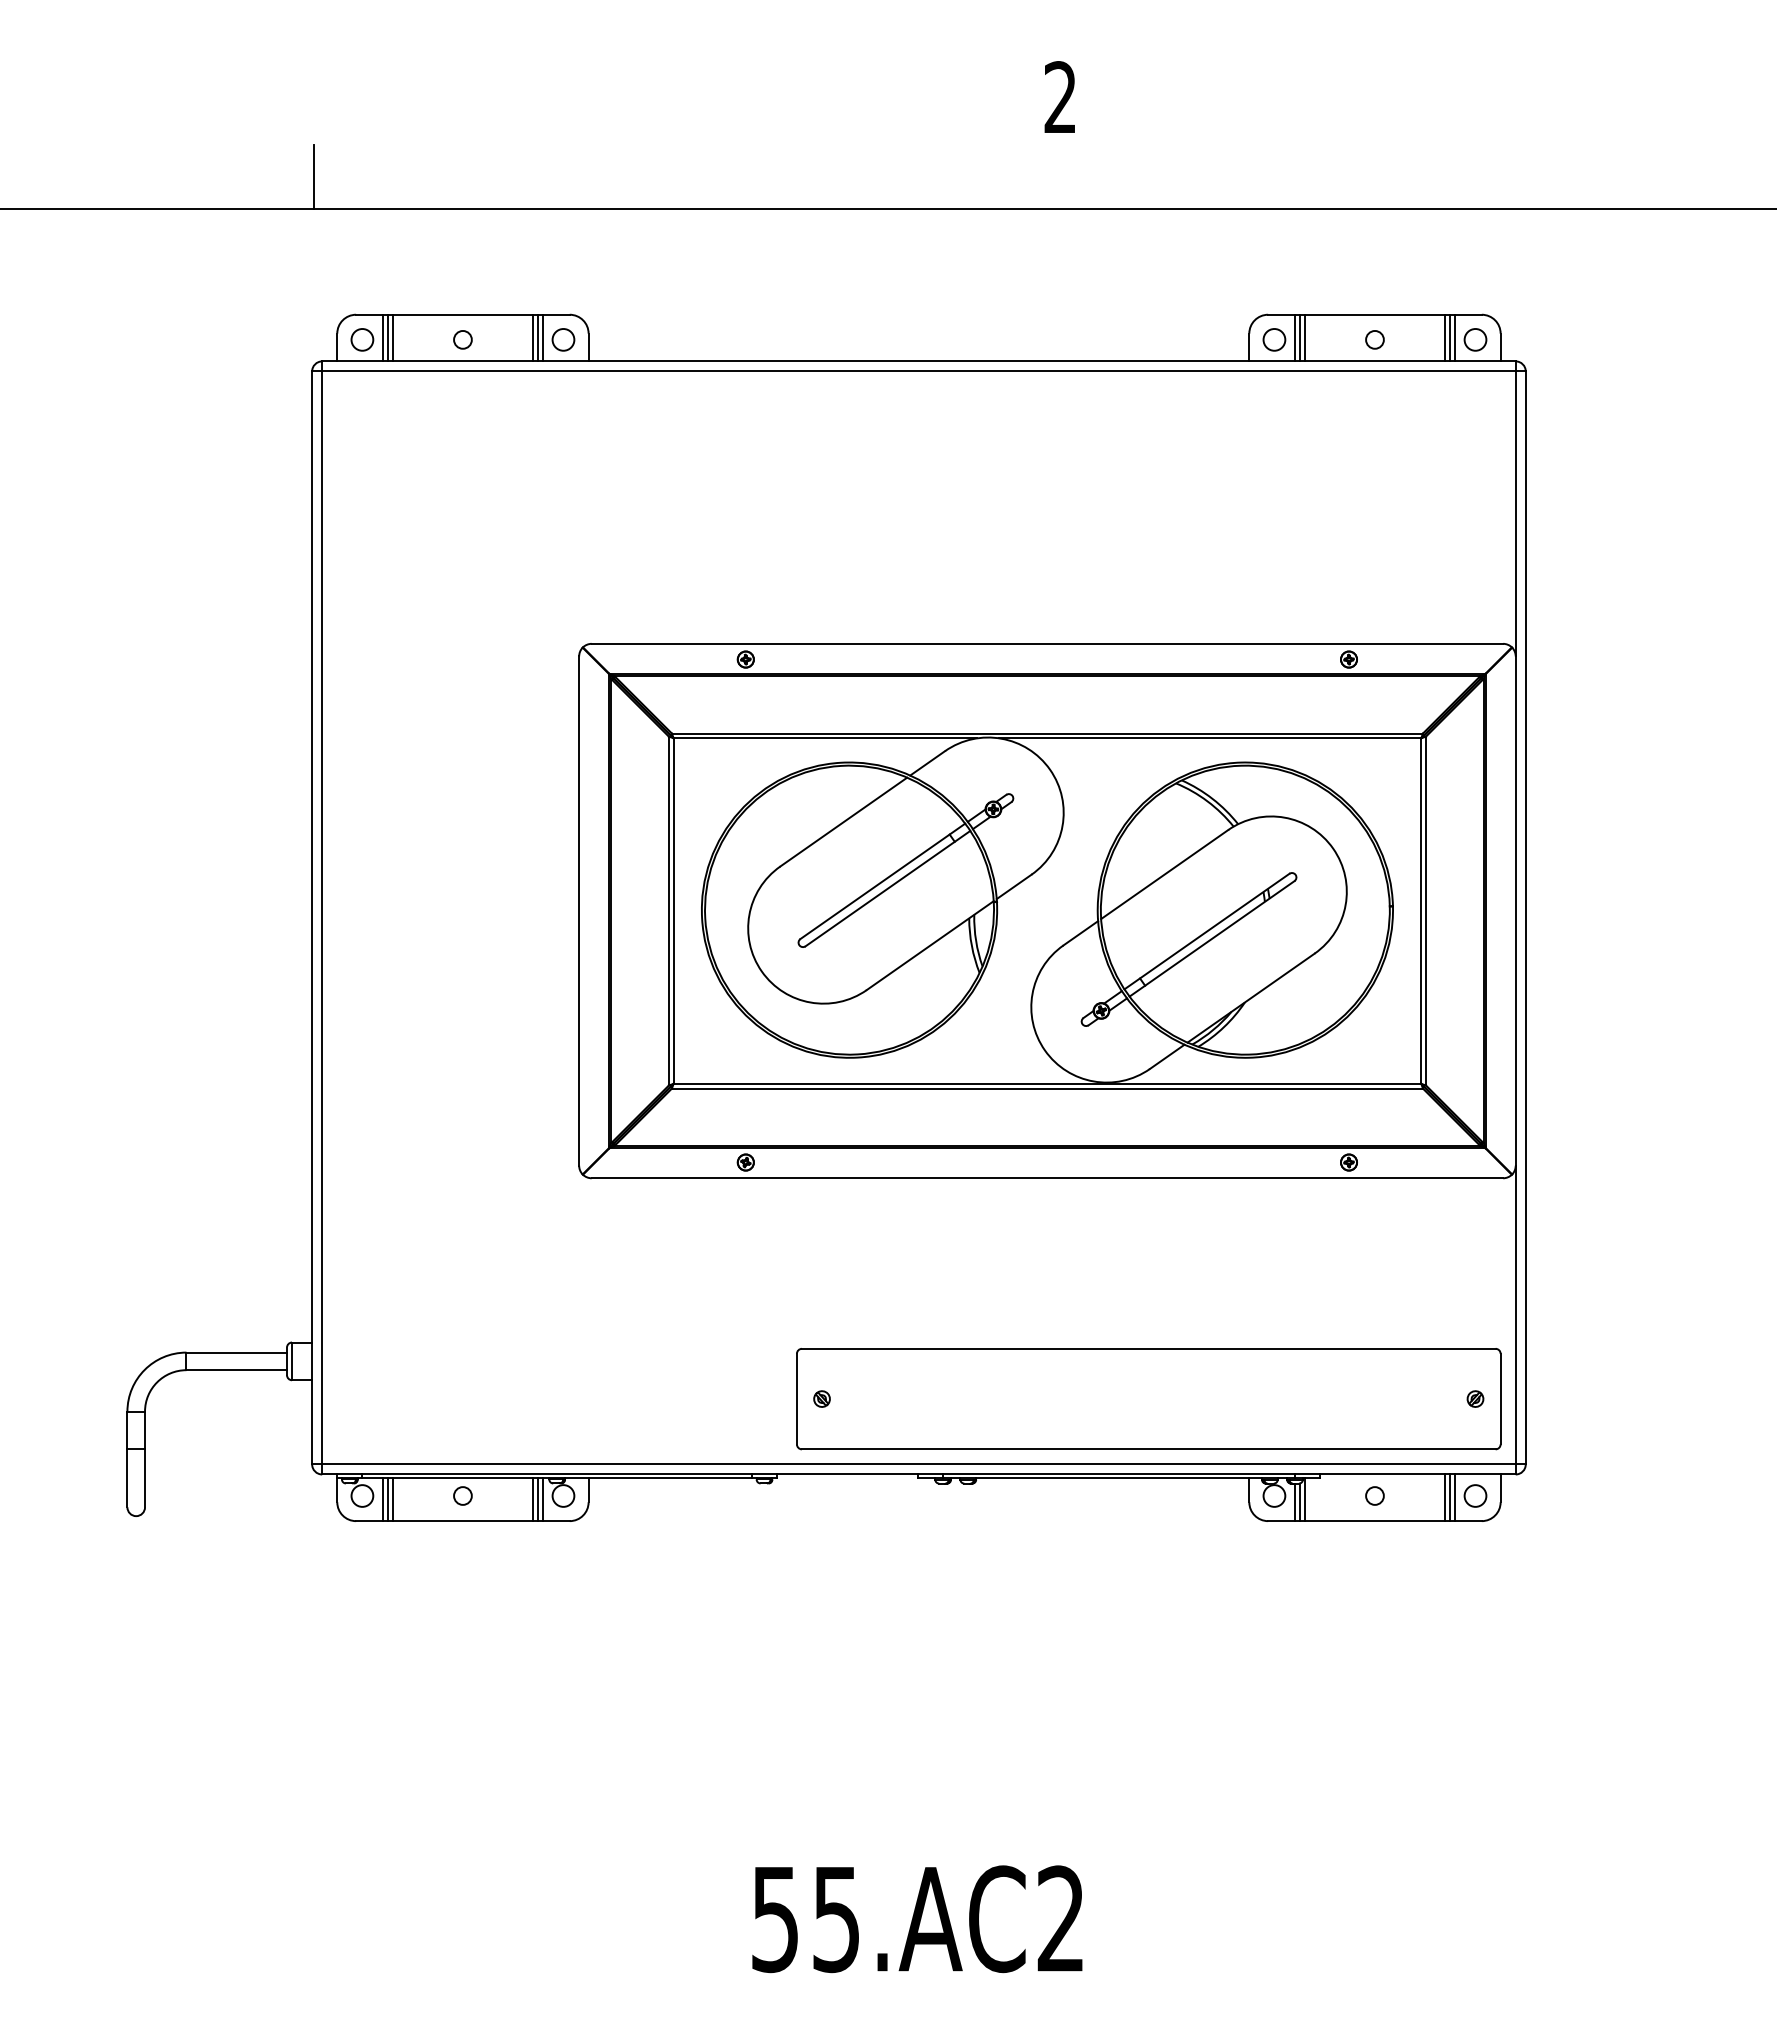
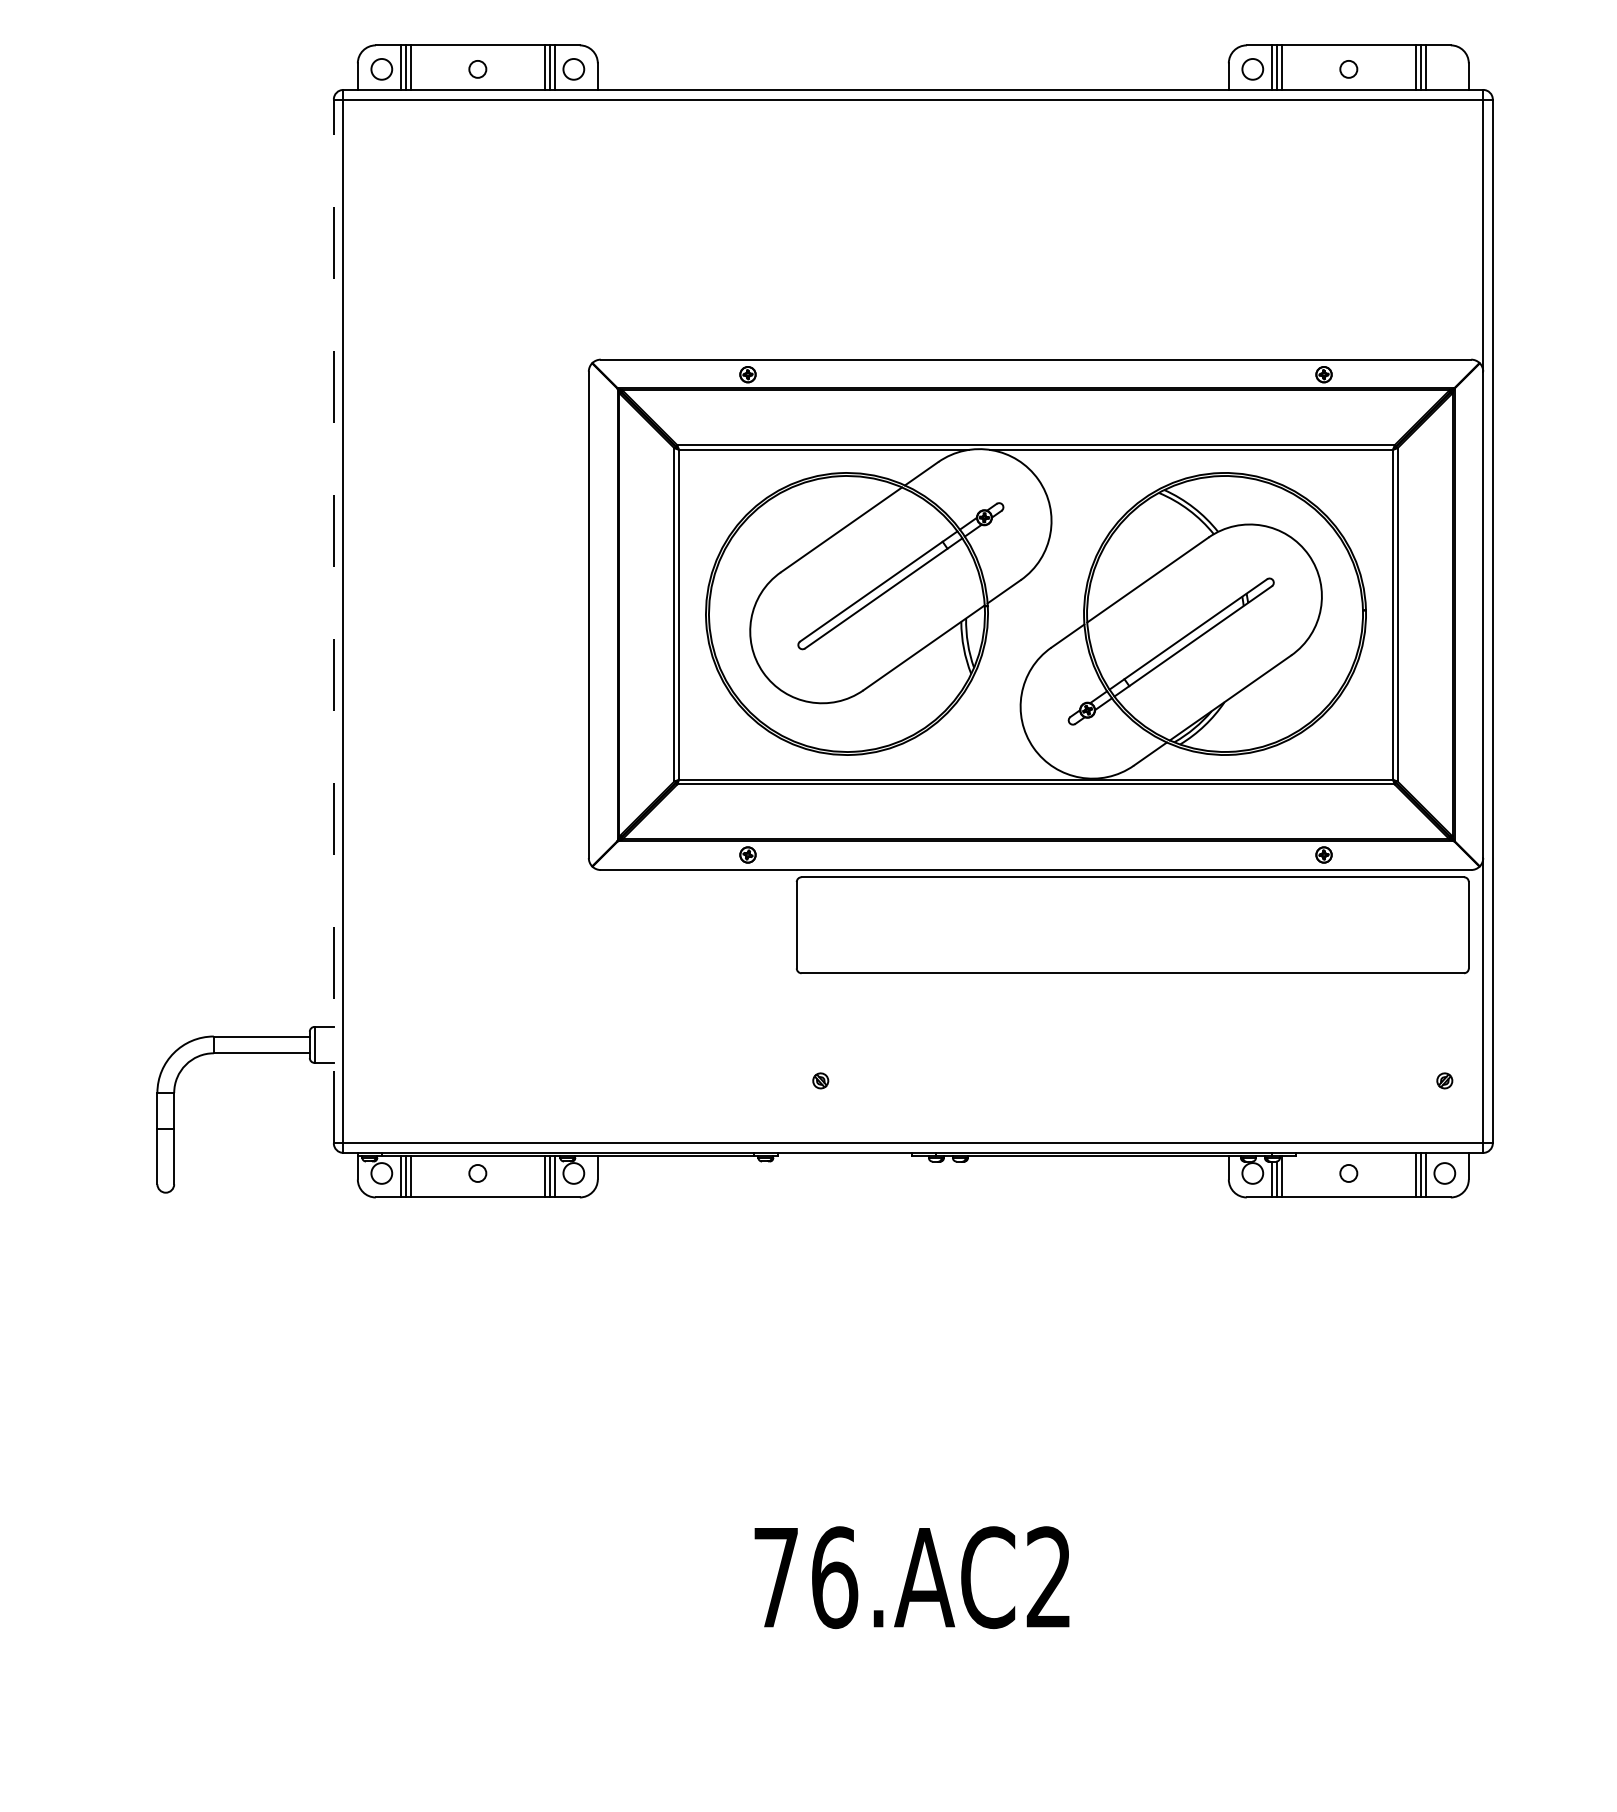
circle: (1475, 339) -> (1444, 69), removed
line: (312, 917) -> (334, 620), solid -> dashed
part: (1148, 1399) -> (1132, 925), moved
text: (806, 1919) -> (805, 1577), 55.AC2 -> 76.AC2

